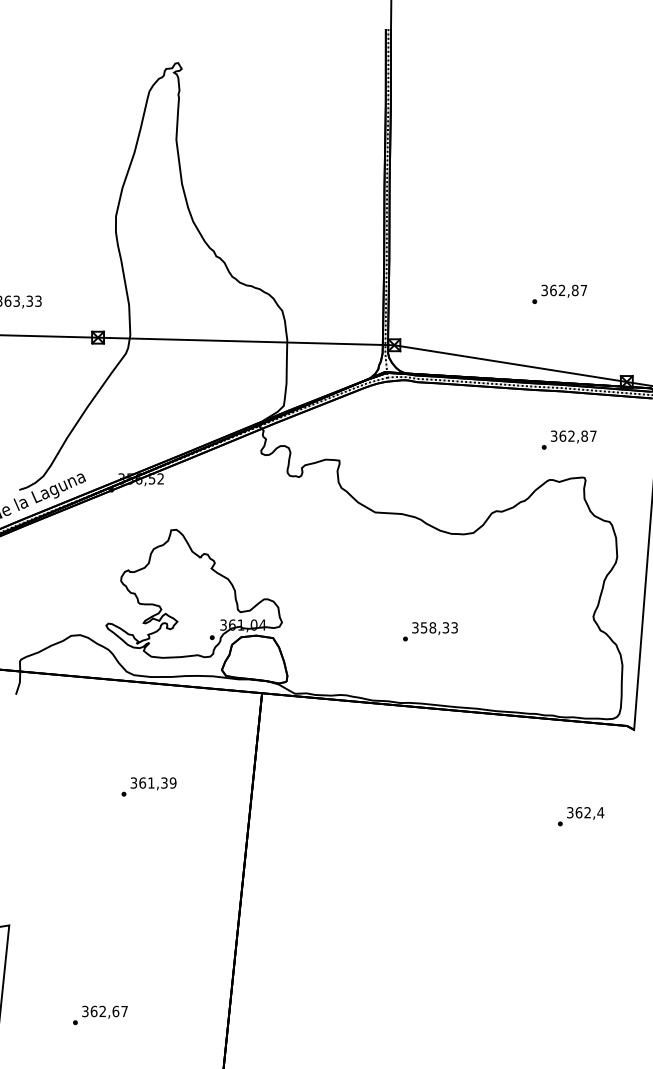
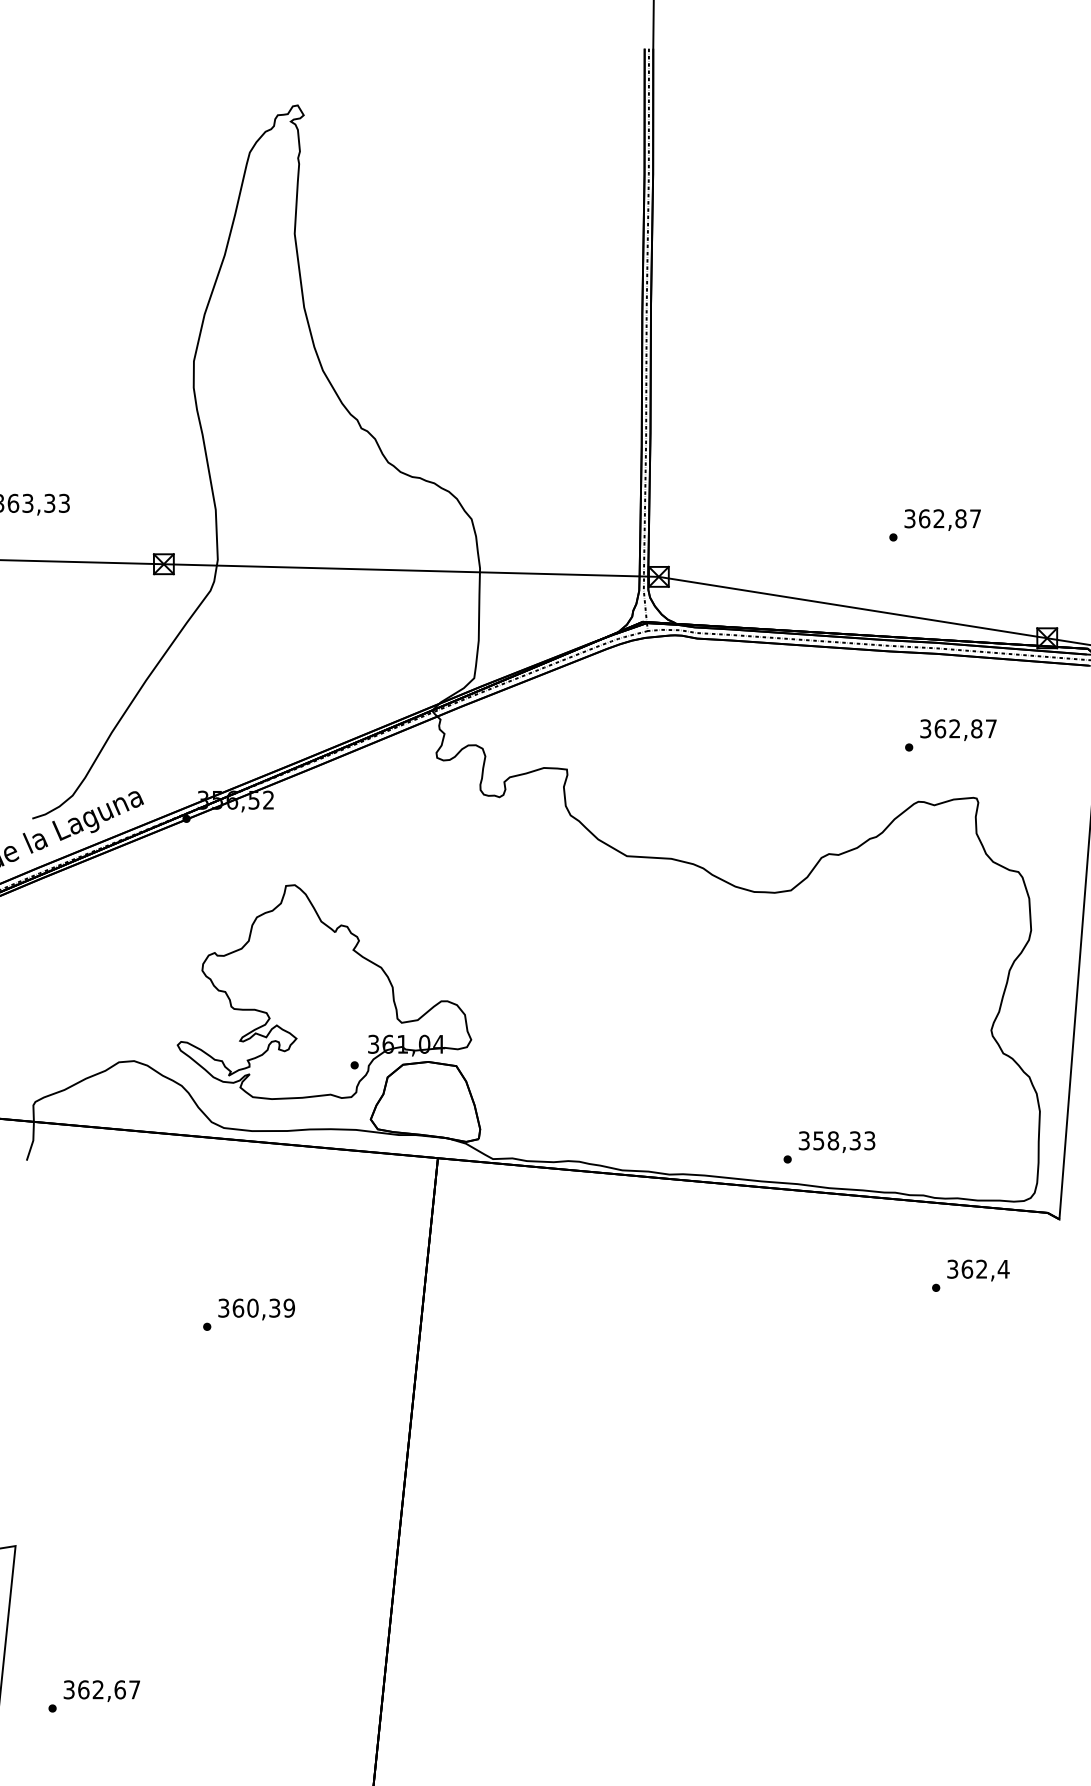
text: (559, 293) -> (934, 523), moved
text: (430, 631) -> (829, 1146), moved
text: (151, 782) -> (253, 1307), 361,39 -> 360,39
text: (581, 816) -> (971, 1275), moved
text: (100, 1015) -> (94, 1696), moved

